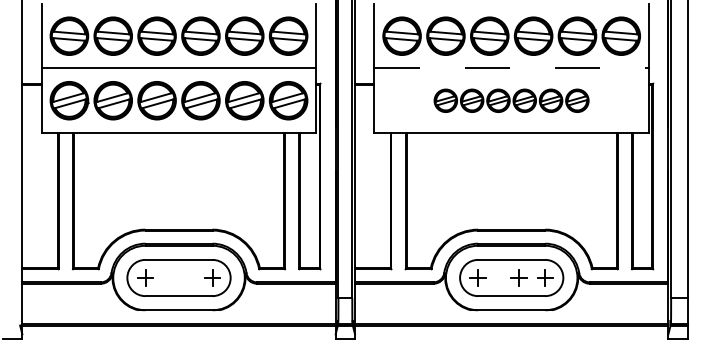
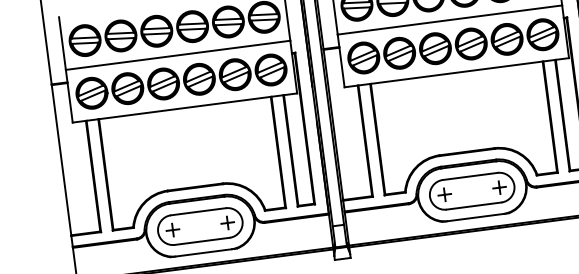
line: (512, 68) -> (450, 19), dashed -> solid
part: (511, 100) -> (453, 46), size x1.67
part: (518, 277) -> (477, 190), removed

